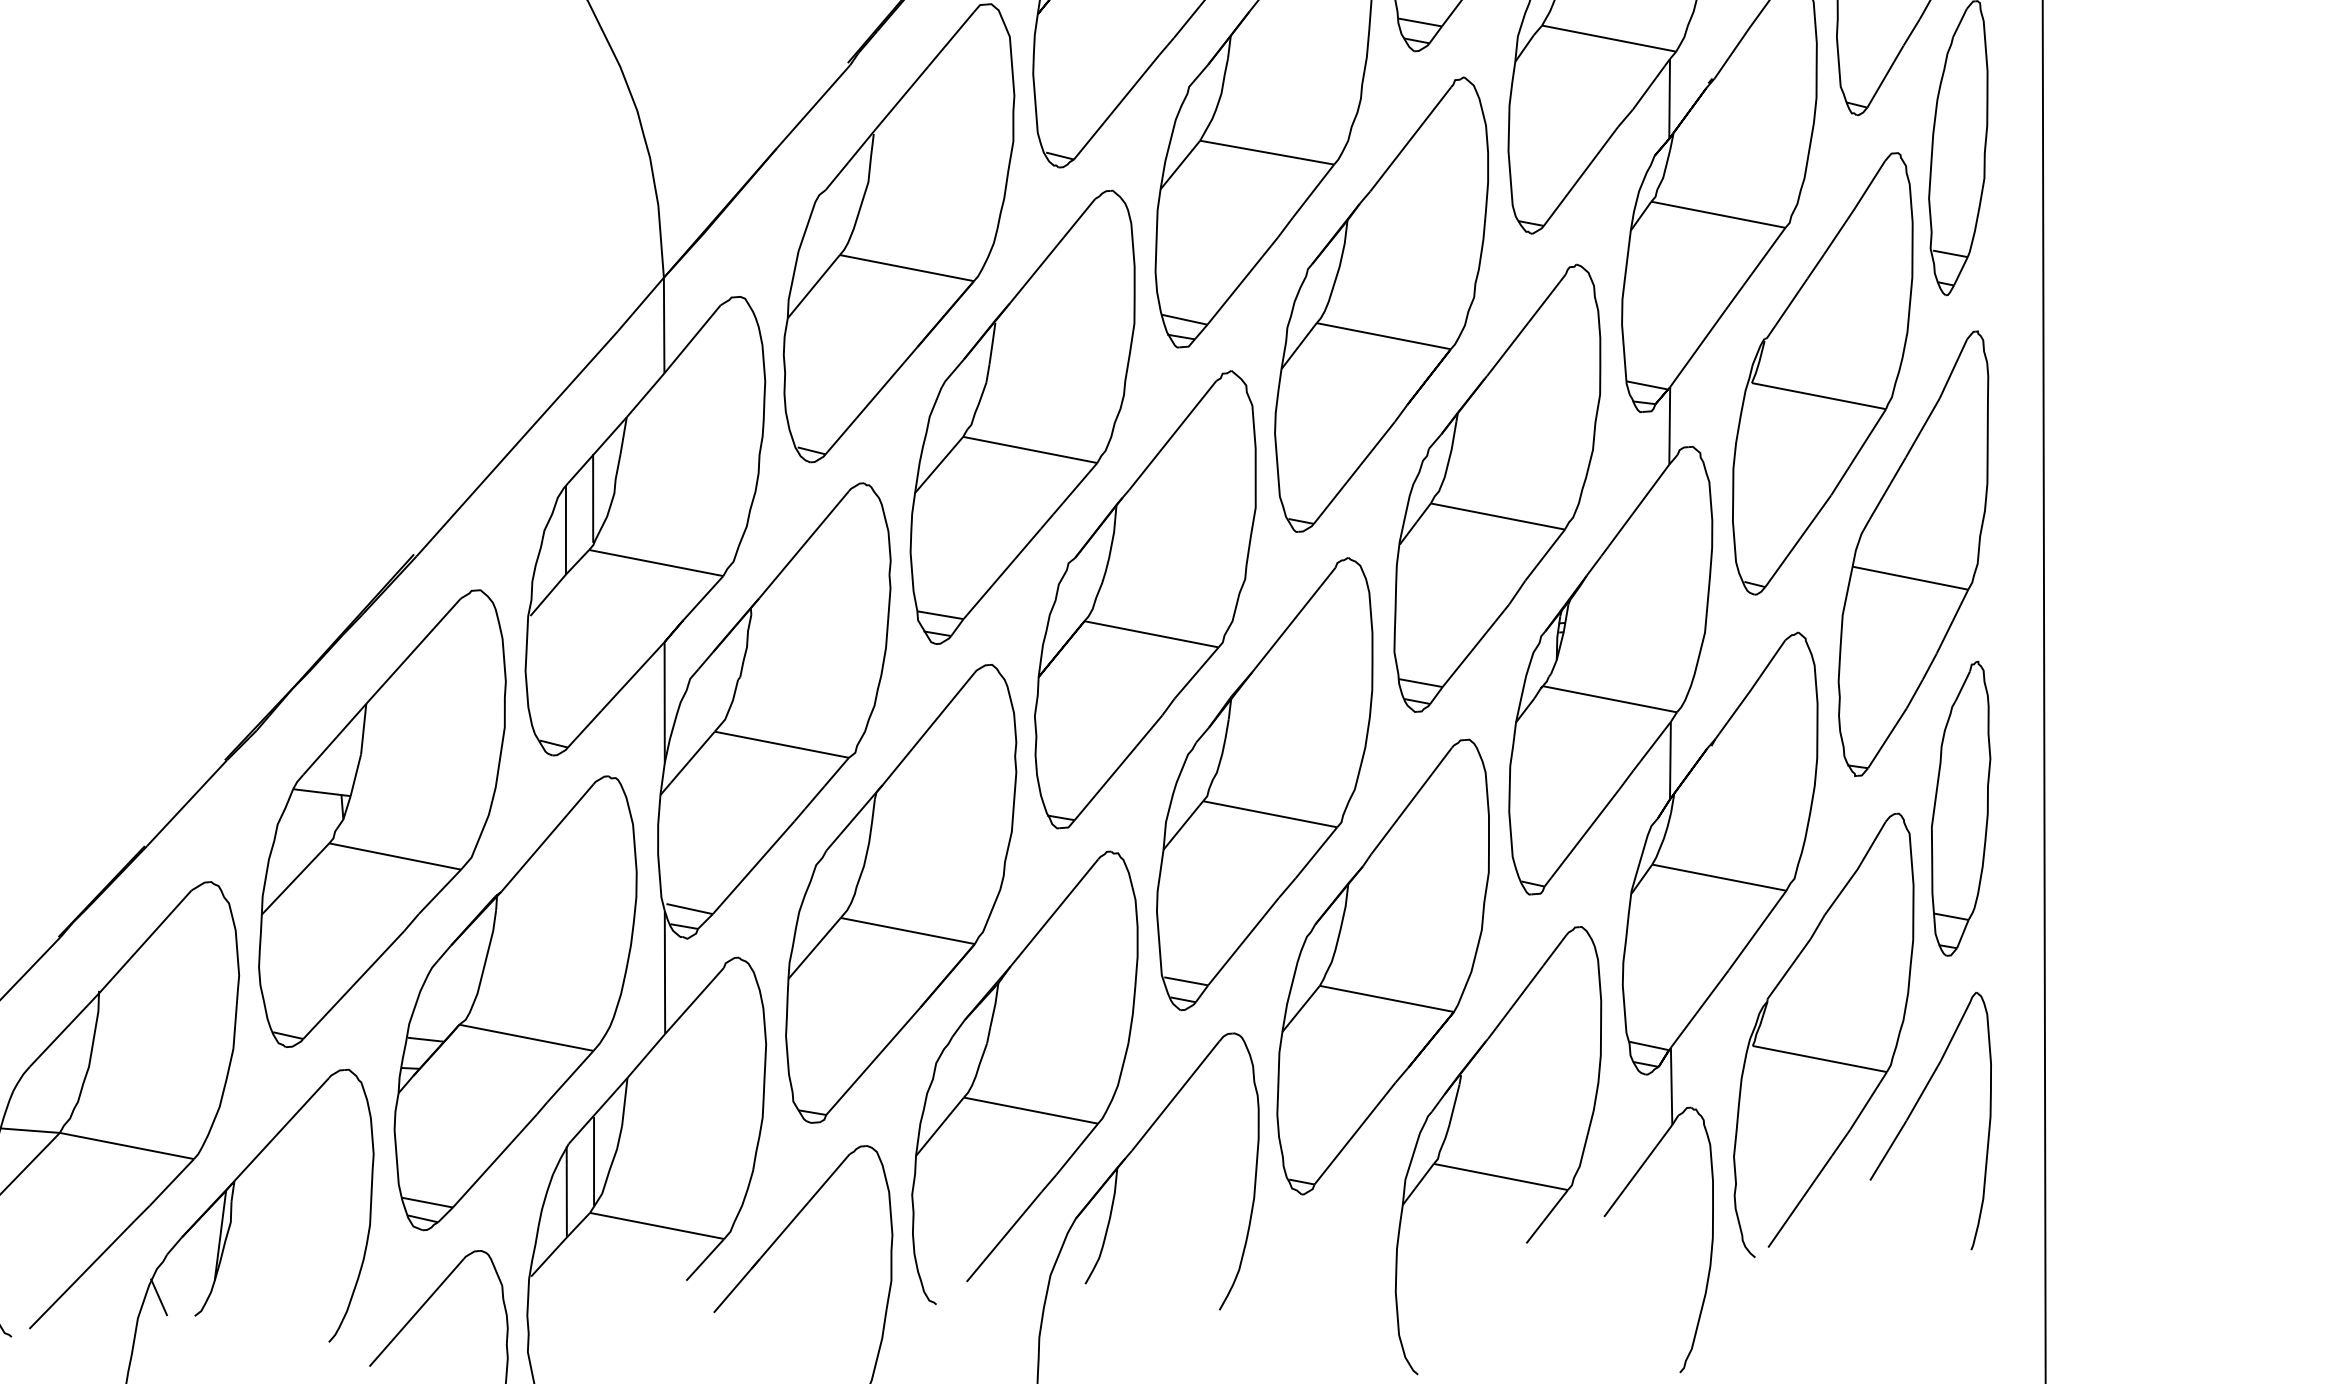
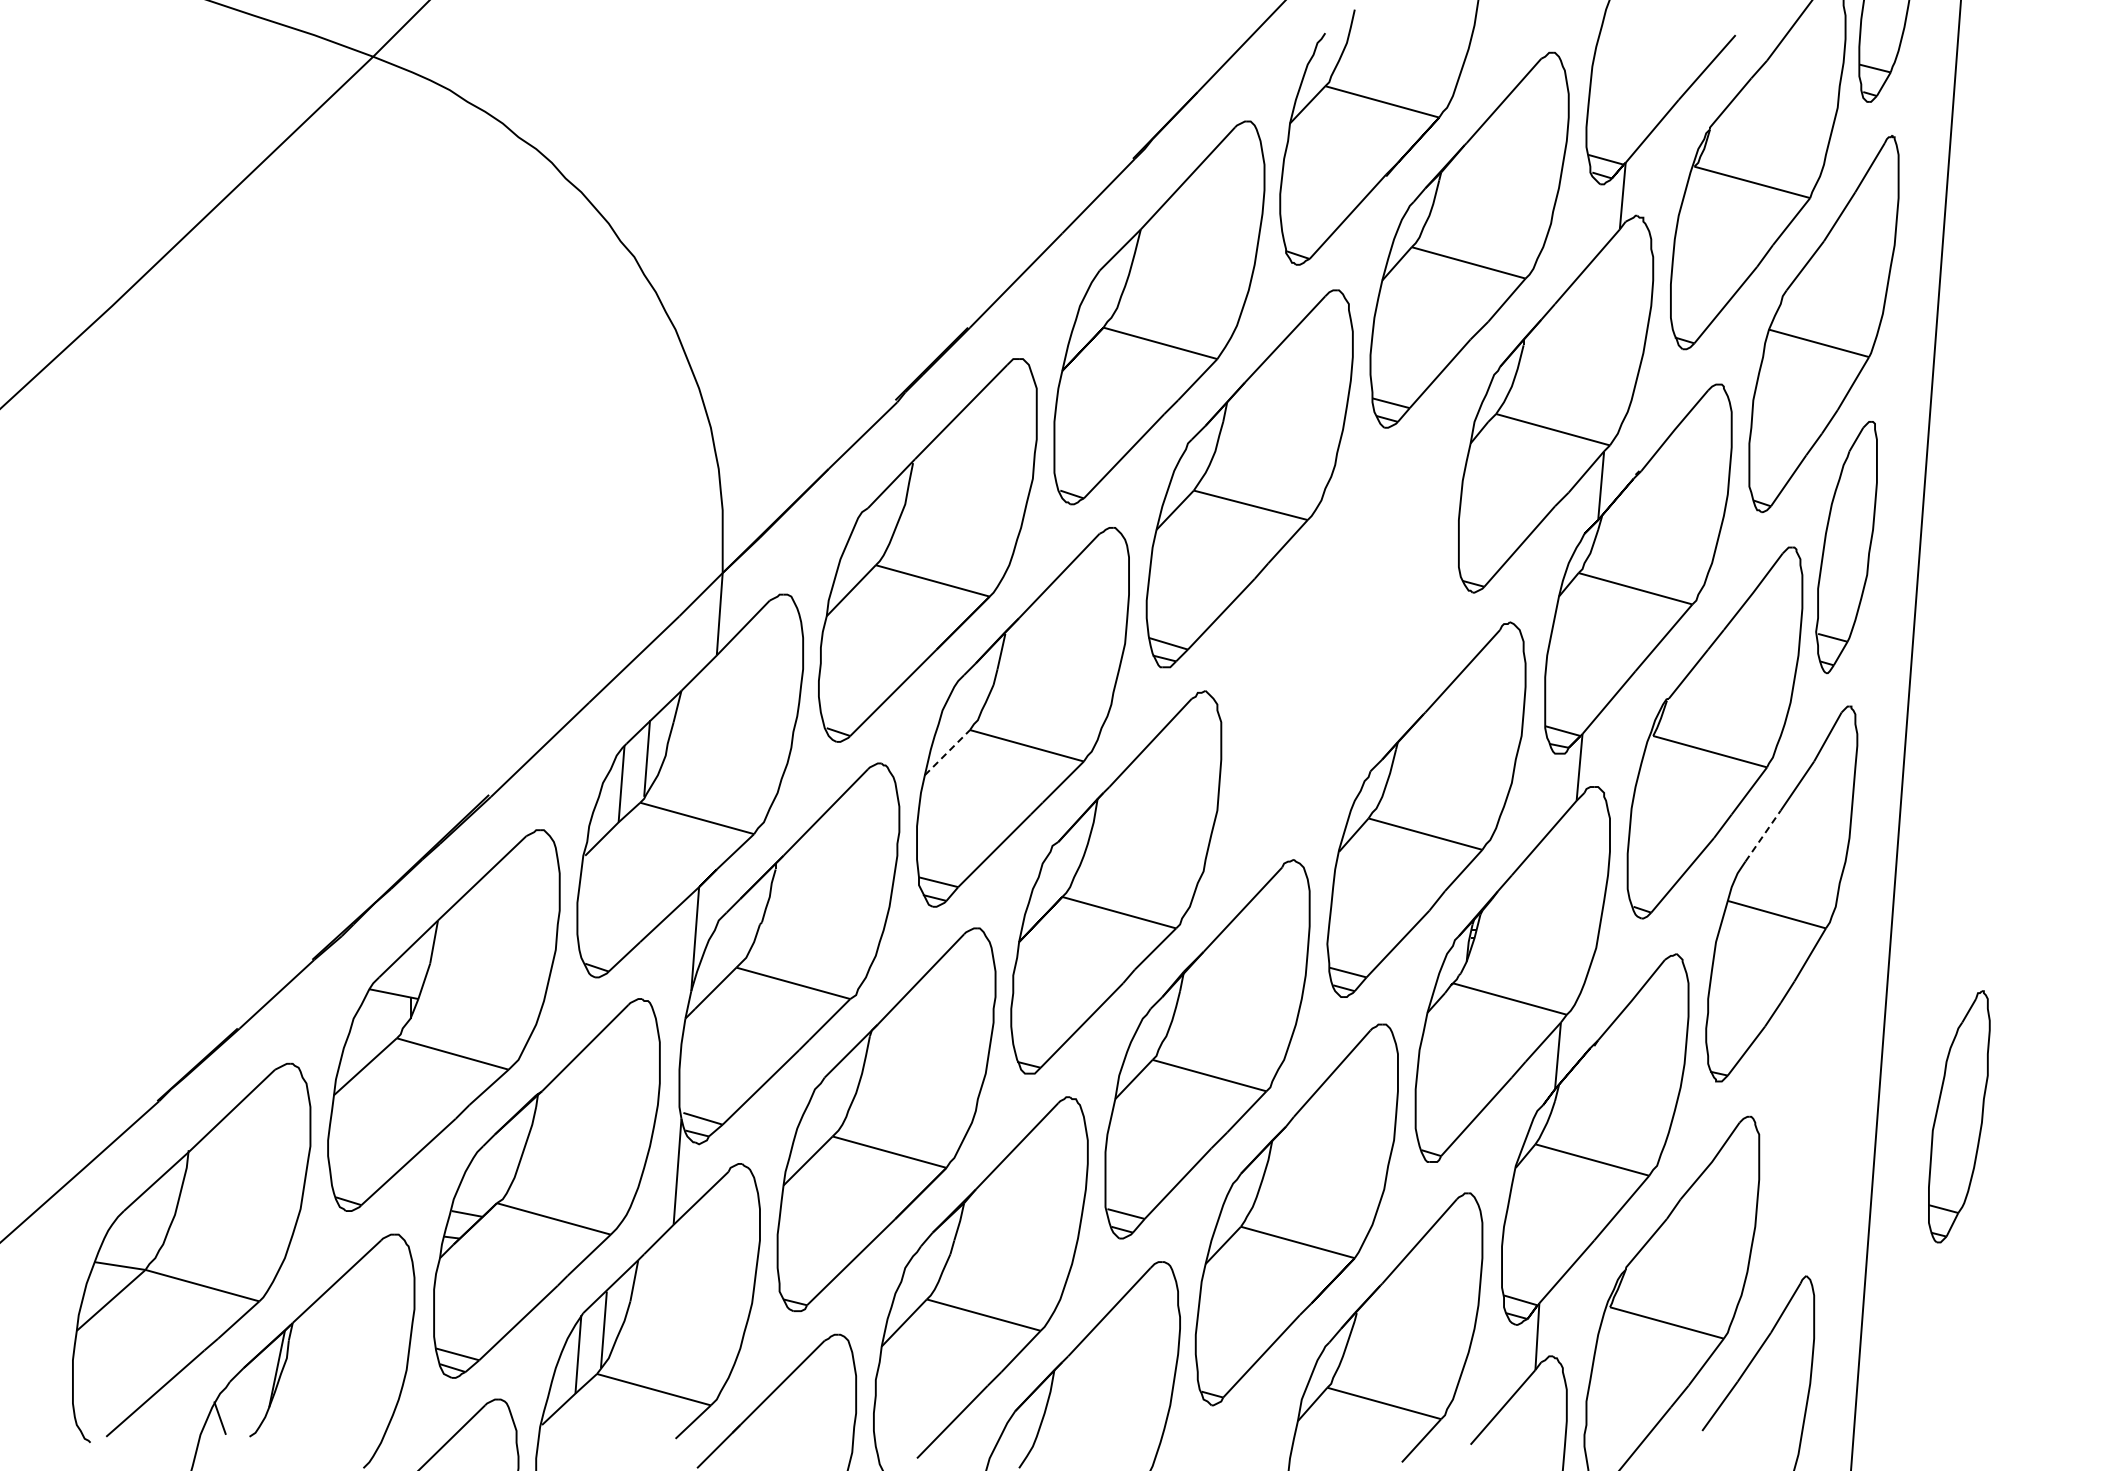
part: (1382, 304) -> (1340, 643), removed
line: (939, 464) -> (947, 752), solid -> dashed
line: (1887, 488) -> (1763, 835), solid -> dashed
part: (1961, 808) -> (1959, 1116), moved

